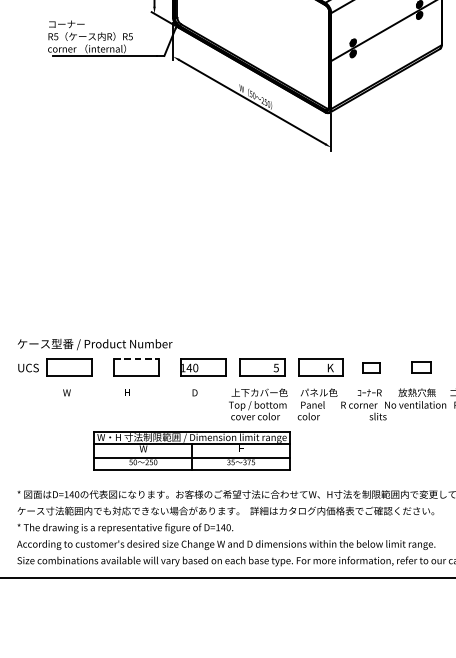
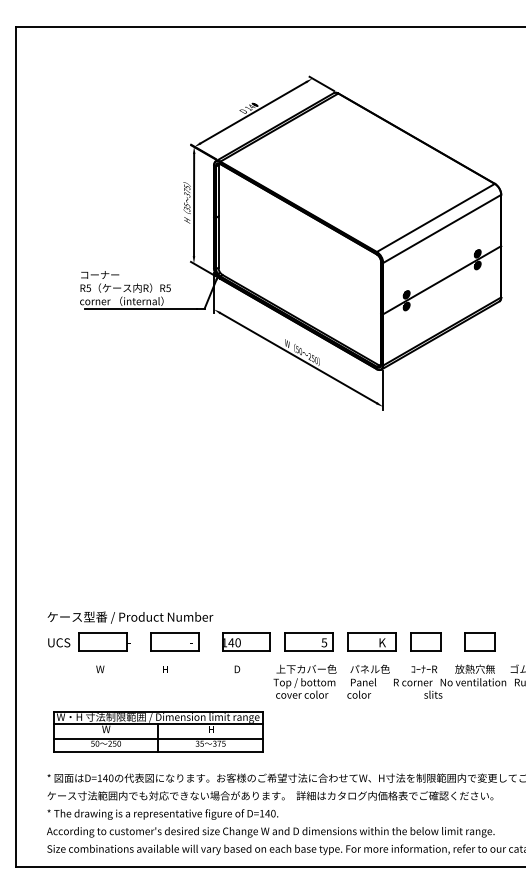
line: (136, 359) -> (174, 633), dashed -> solid
part: (370, 366) -> (425, 641), size x1.67
part: (421, 366) -> (479, 641), size x1.43
part: (192, 450) -> (158, 731), moved

